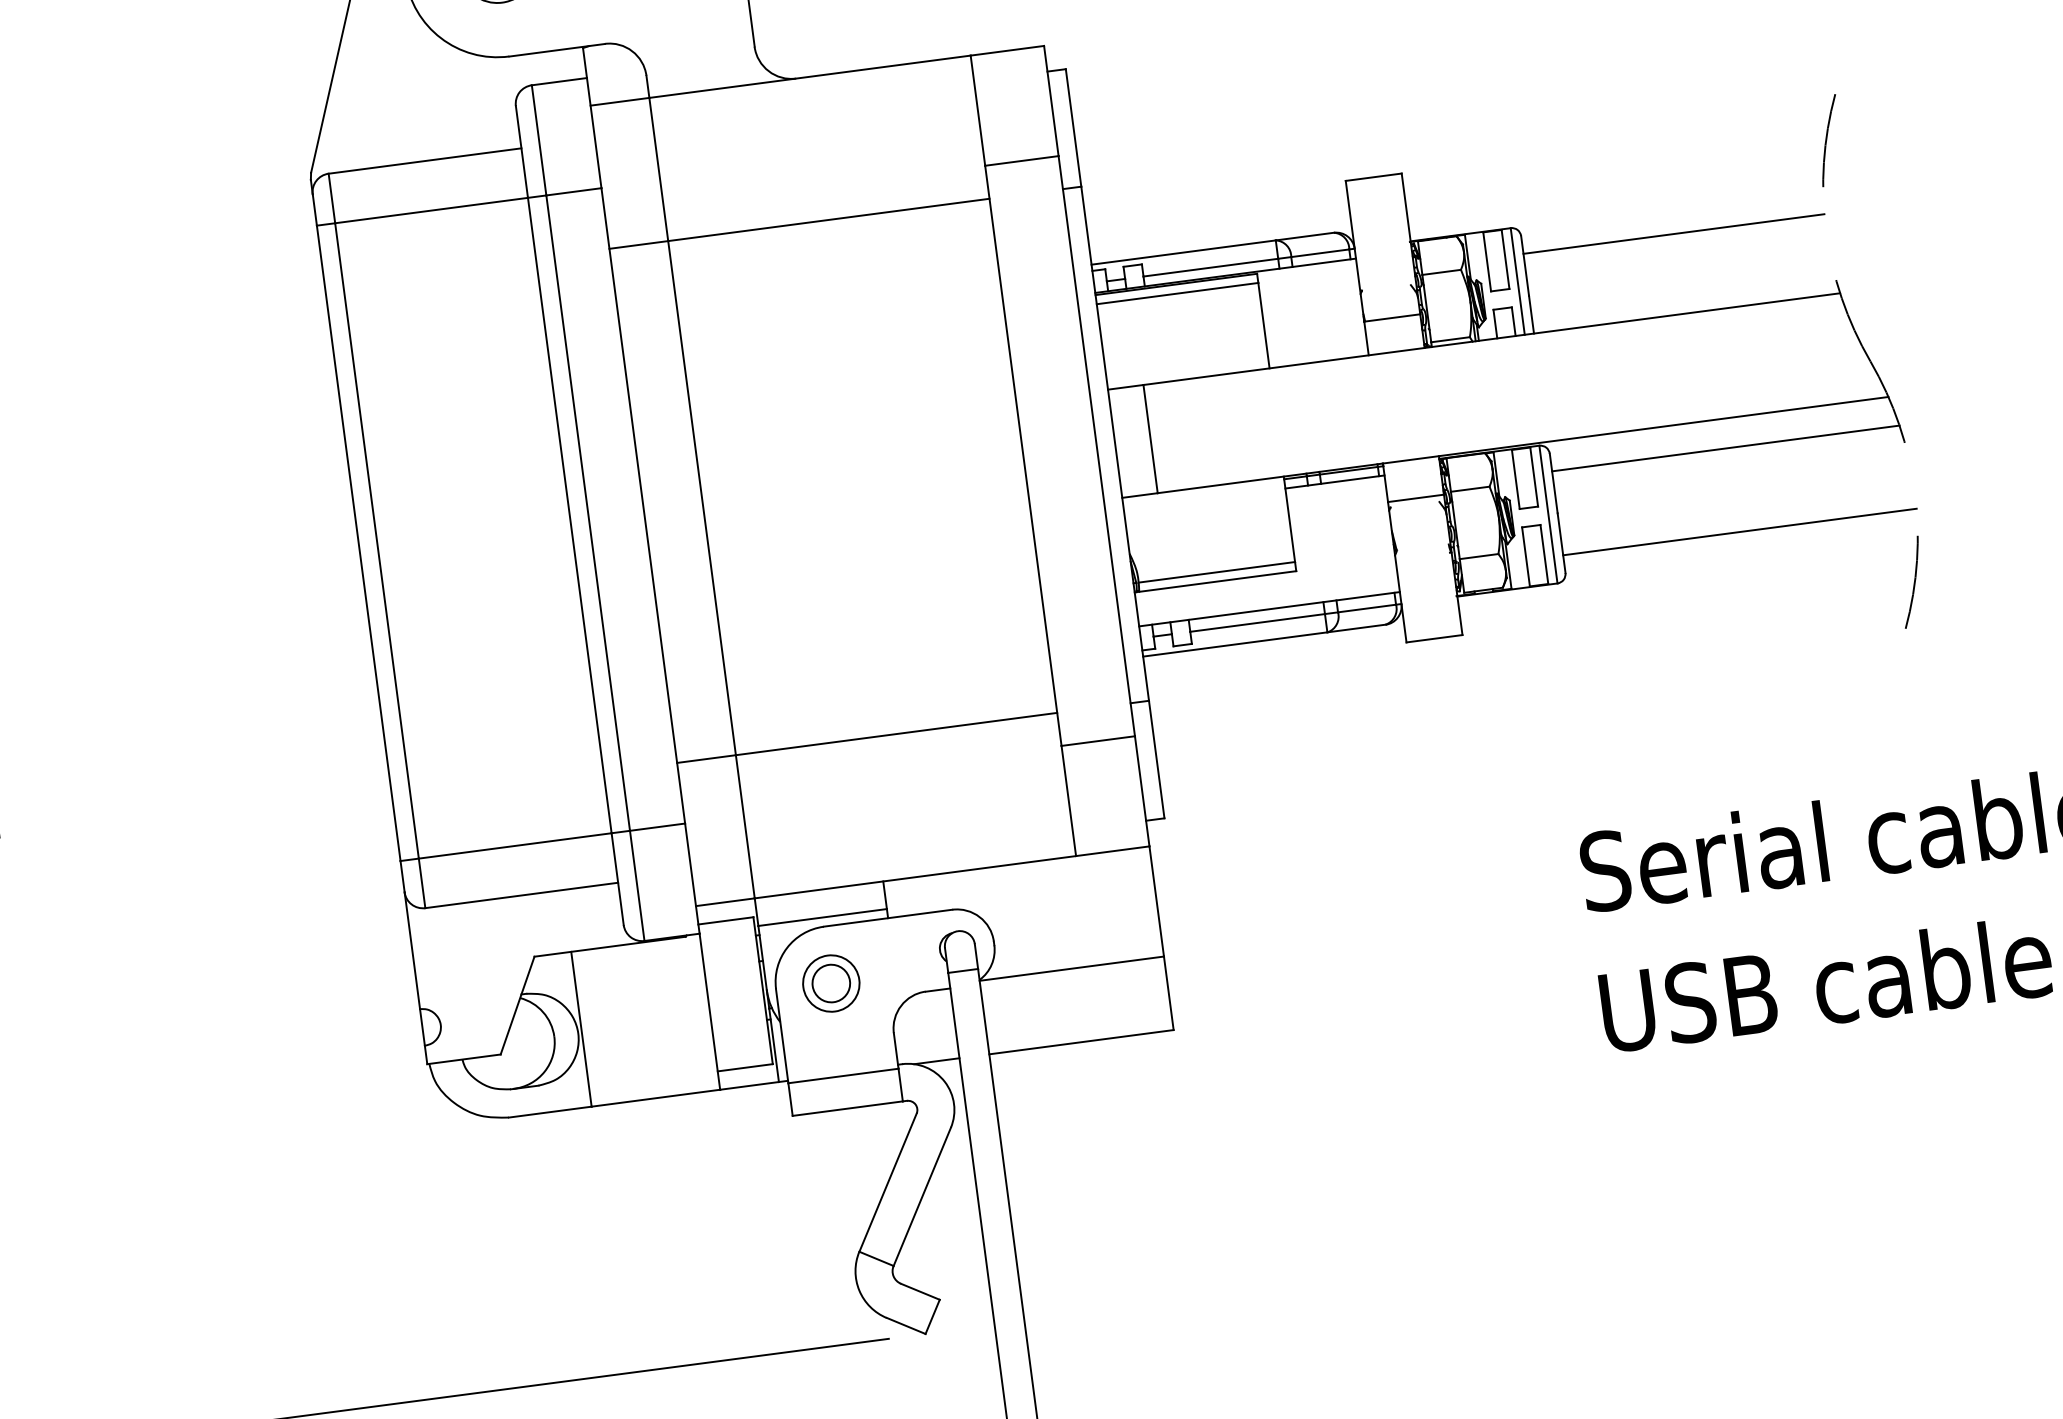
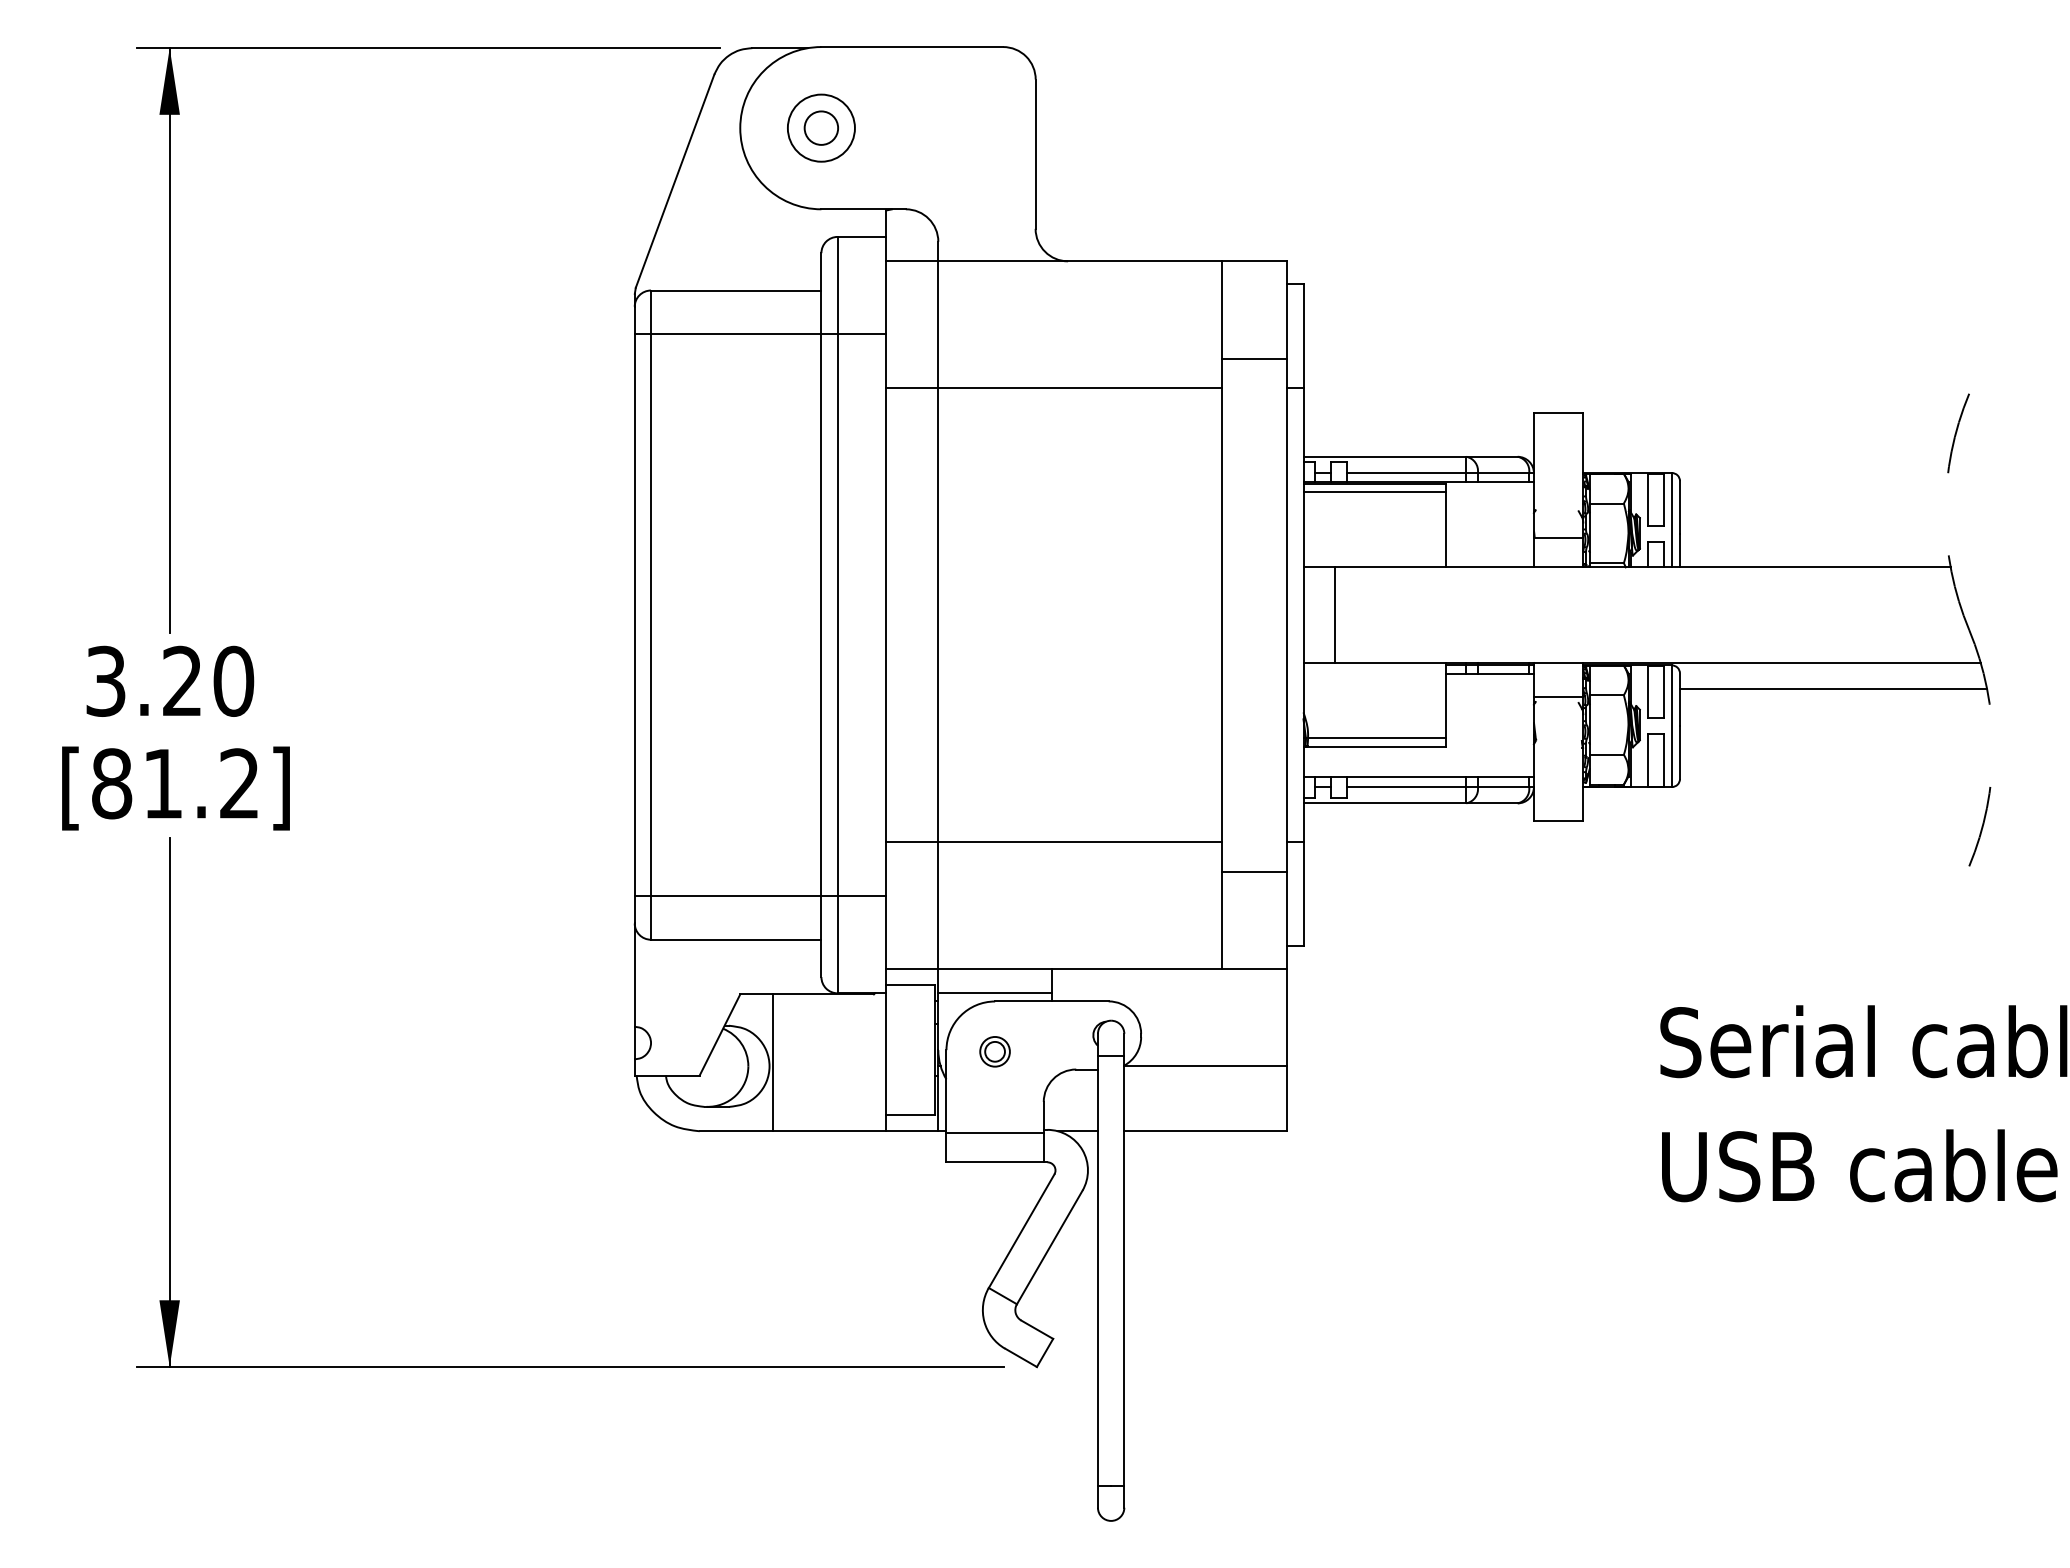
line: (1674, 233) -> (1813, 496), removed
line: (1740, 532) -> (1836, 763), removed
part: (830, 983) -> (994, 1051), size x0.6

